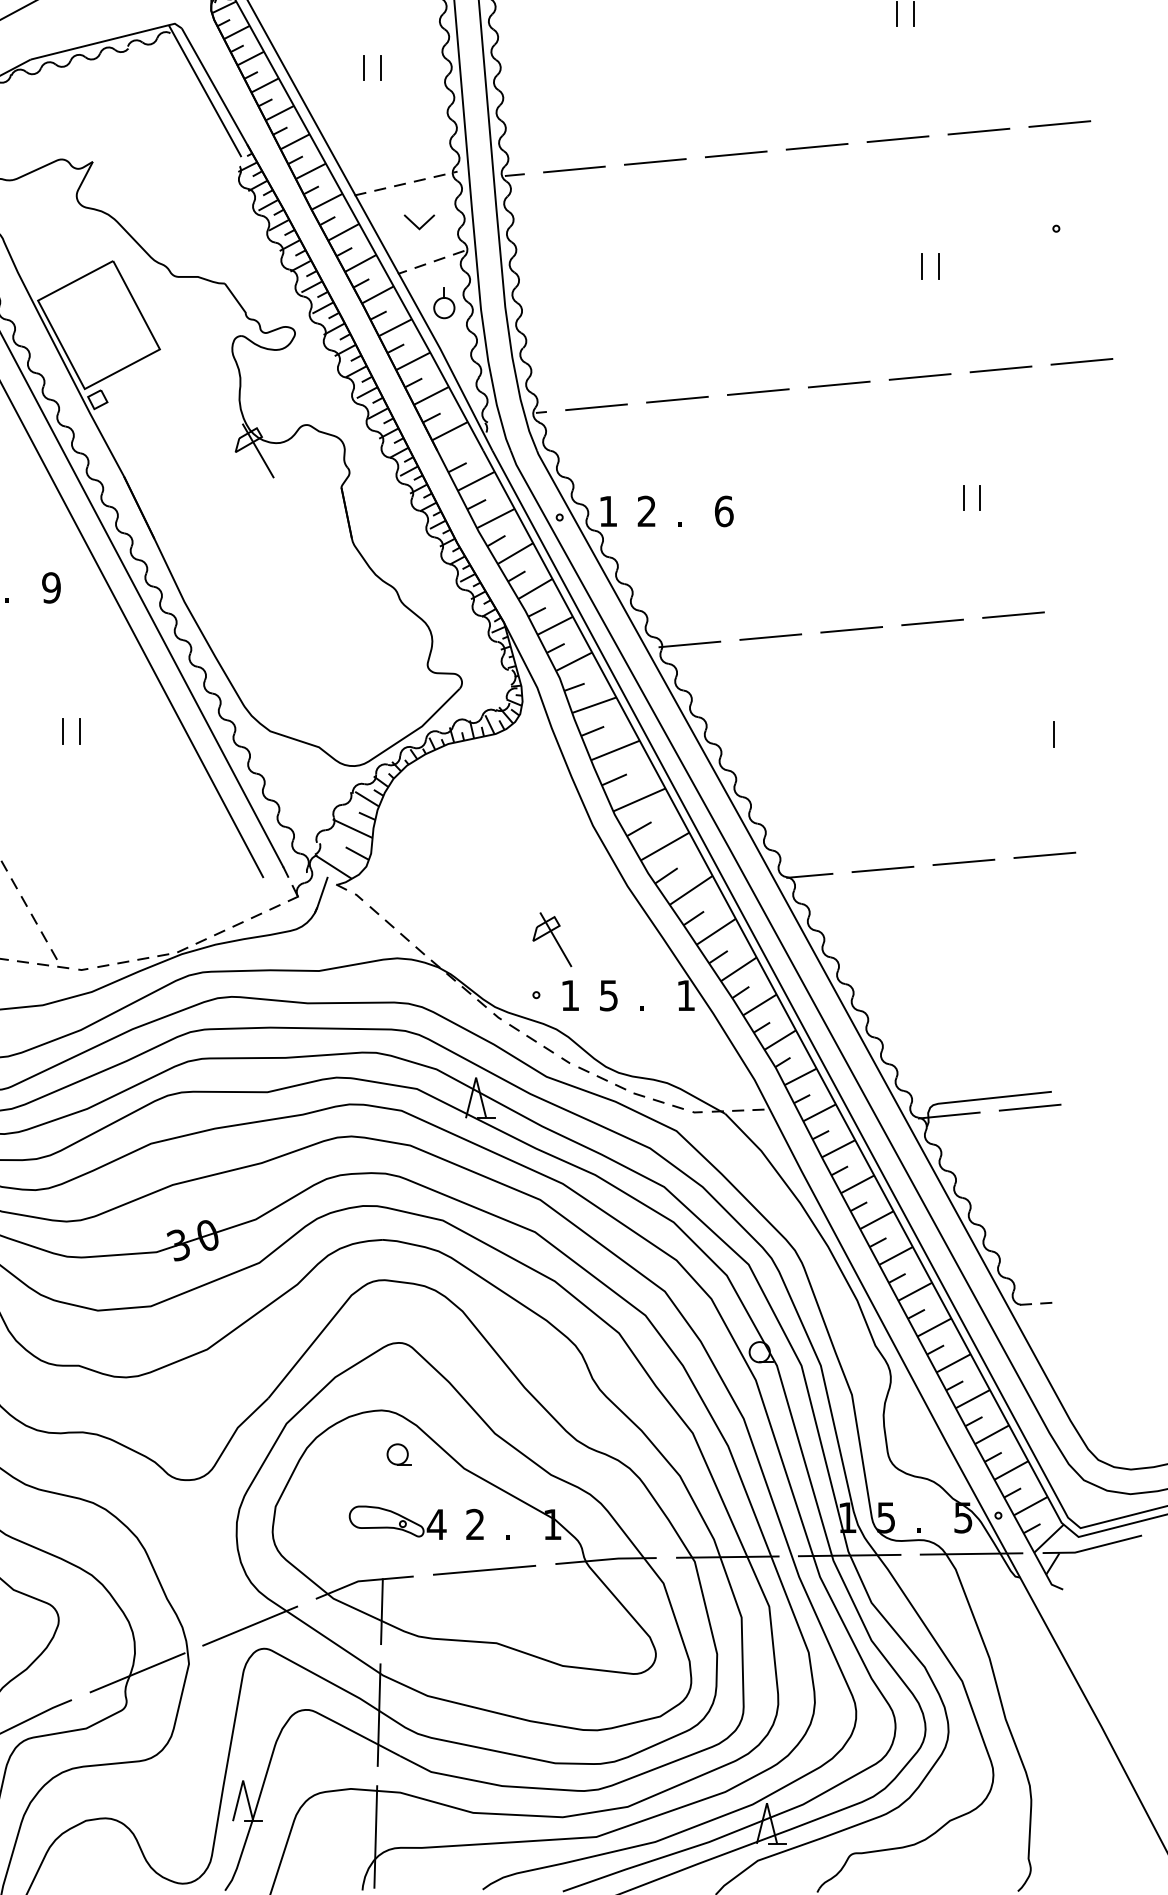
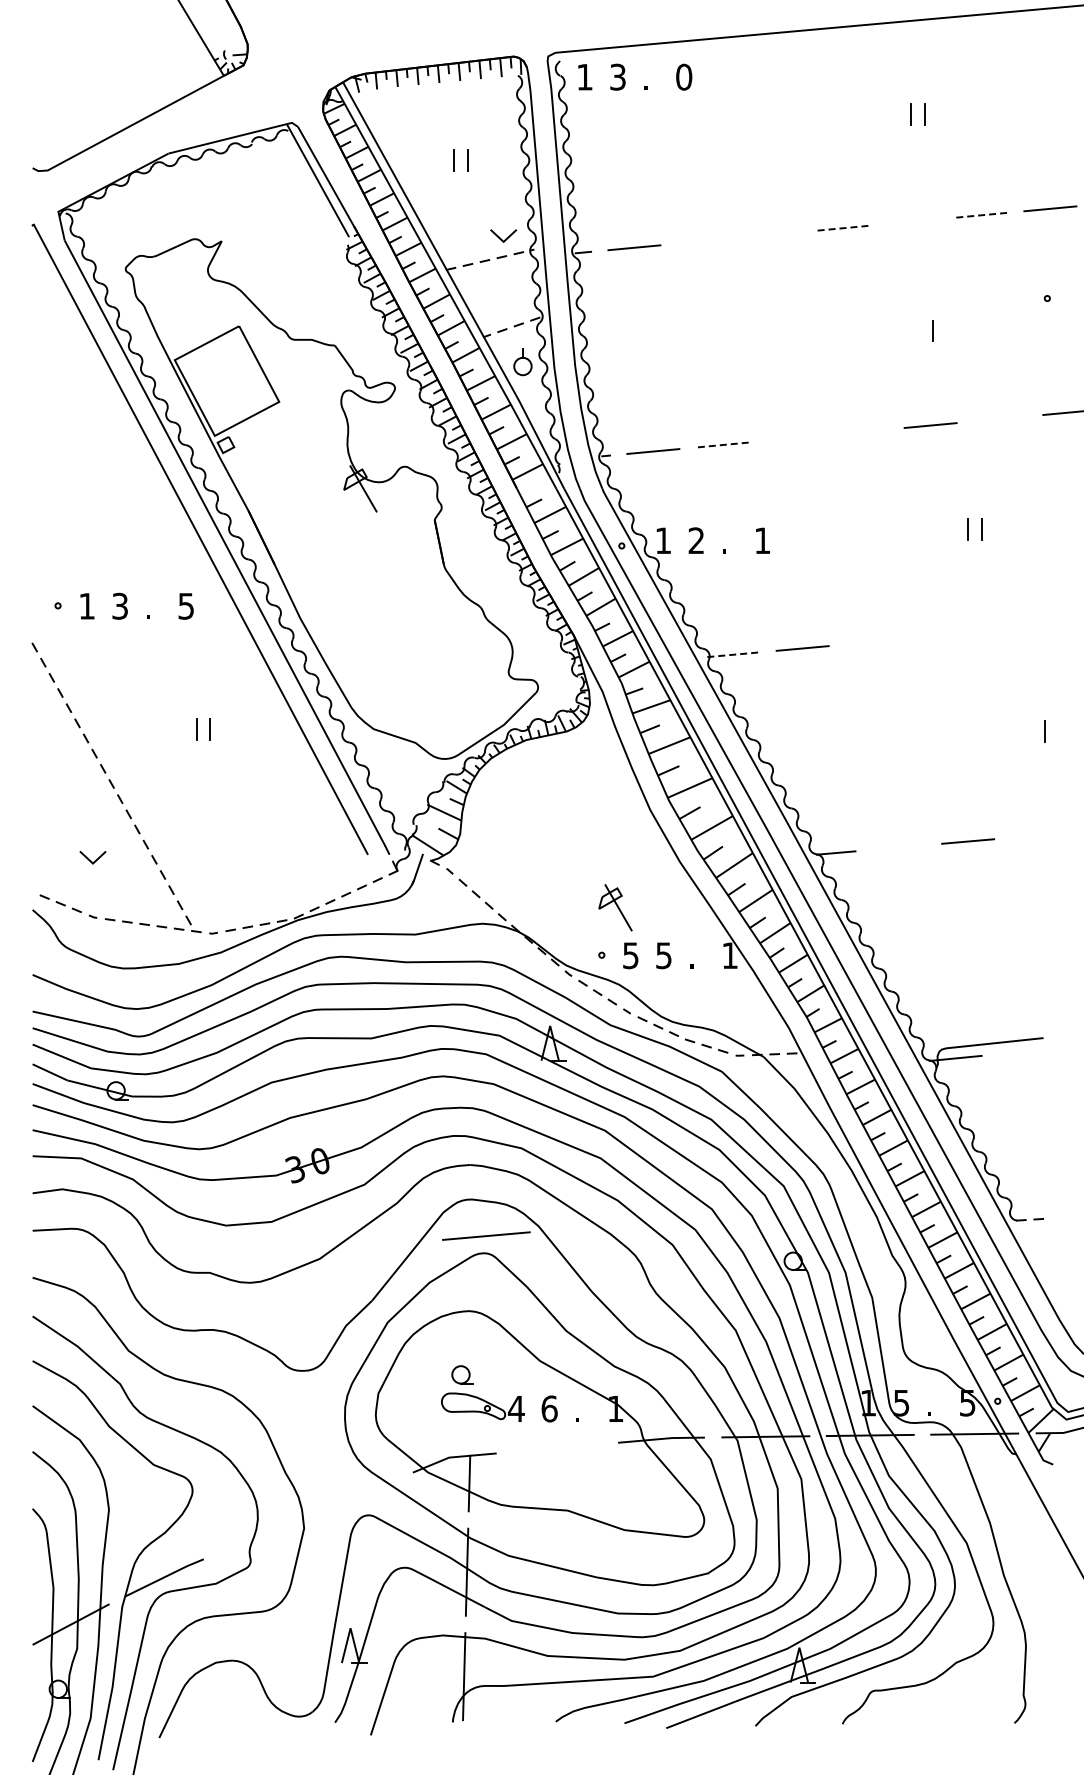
line: (978, 131) -> (980, 215), solid -> dashed
line: (897, 138) -> (911, 221), removed
line: (816, 147) -> (841, 228), solid -> dashed
line: (736, 154) -> (773, 234), removed
line: (655, 161) -> (703, 240), removed
line: (415, 224) -> (500, 237), moved
line: (938, 266) -> (946, 330), removed
line: (1000, 368) -> (999, 418), removed
line: (839, 383) -> (861, 431), removed
line: (758, 392) -> (792, 438), removed
line: (677, 400) -> (722, 445), solid -> dashed
text: (723, 511) -> (762, 540), 6 -> 1
text: (51, 586) -> (186, 605), 9 -> 5
line: (1013, 614) -> (1010, 629), removed
line: (932, 621) -> (941, 635), removed
line: (852, 628) -> (872, 641), removed
line: (690, 644) -> (733, 654), solid -> dashed
line: (1044, 855) -> (1037, 835), removed
line: (882, 869) -> (898, 847), removed
text: (569, 995) -> (630, 955), 1 -> 5
line: (1029, 1107) -> (1024, 1051), removed
part: (399, 1454) -> (462, 1374), moved
text: (475, 1524) -> (549, 1408), 2 -> 6
line: (484, 1569) -> (486, 1235), moved
line: (250, 1625) -> (356, 1495), removed
line: (136, 1672) -> (259, 1535), removed

